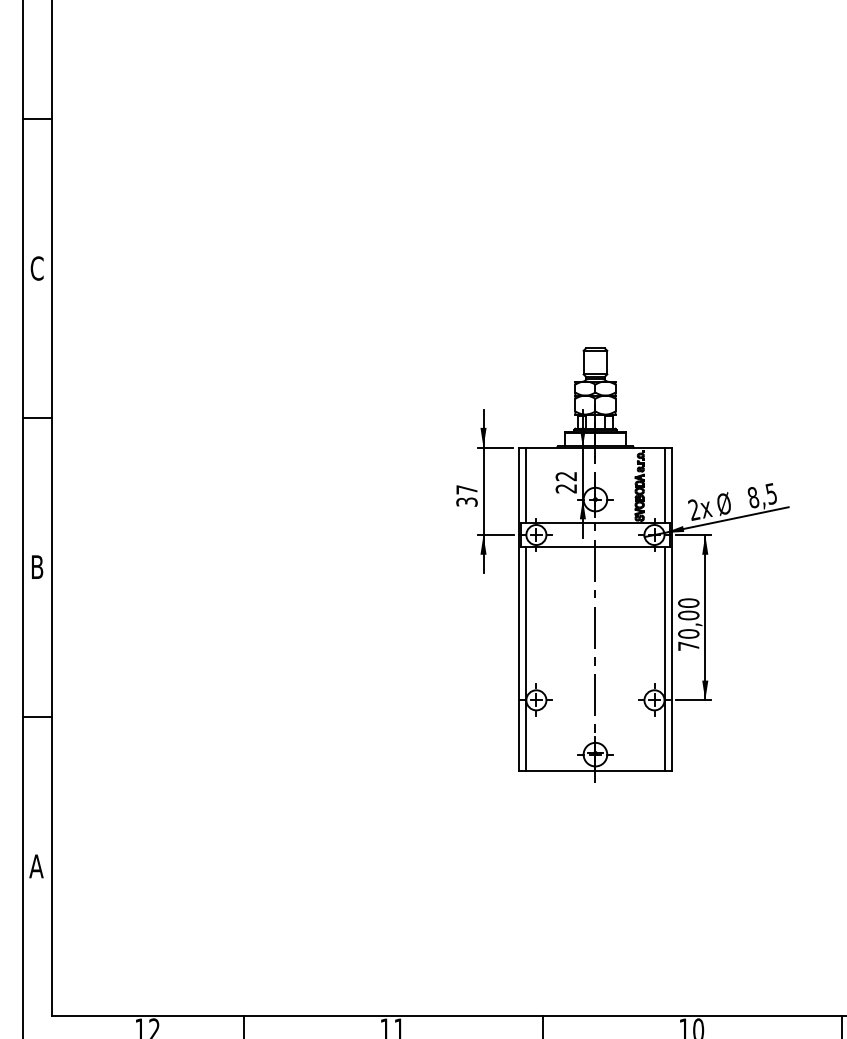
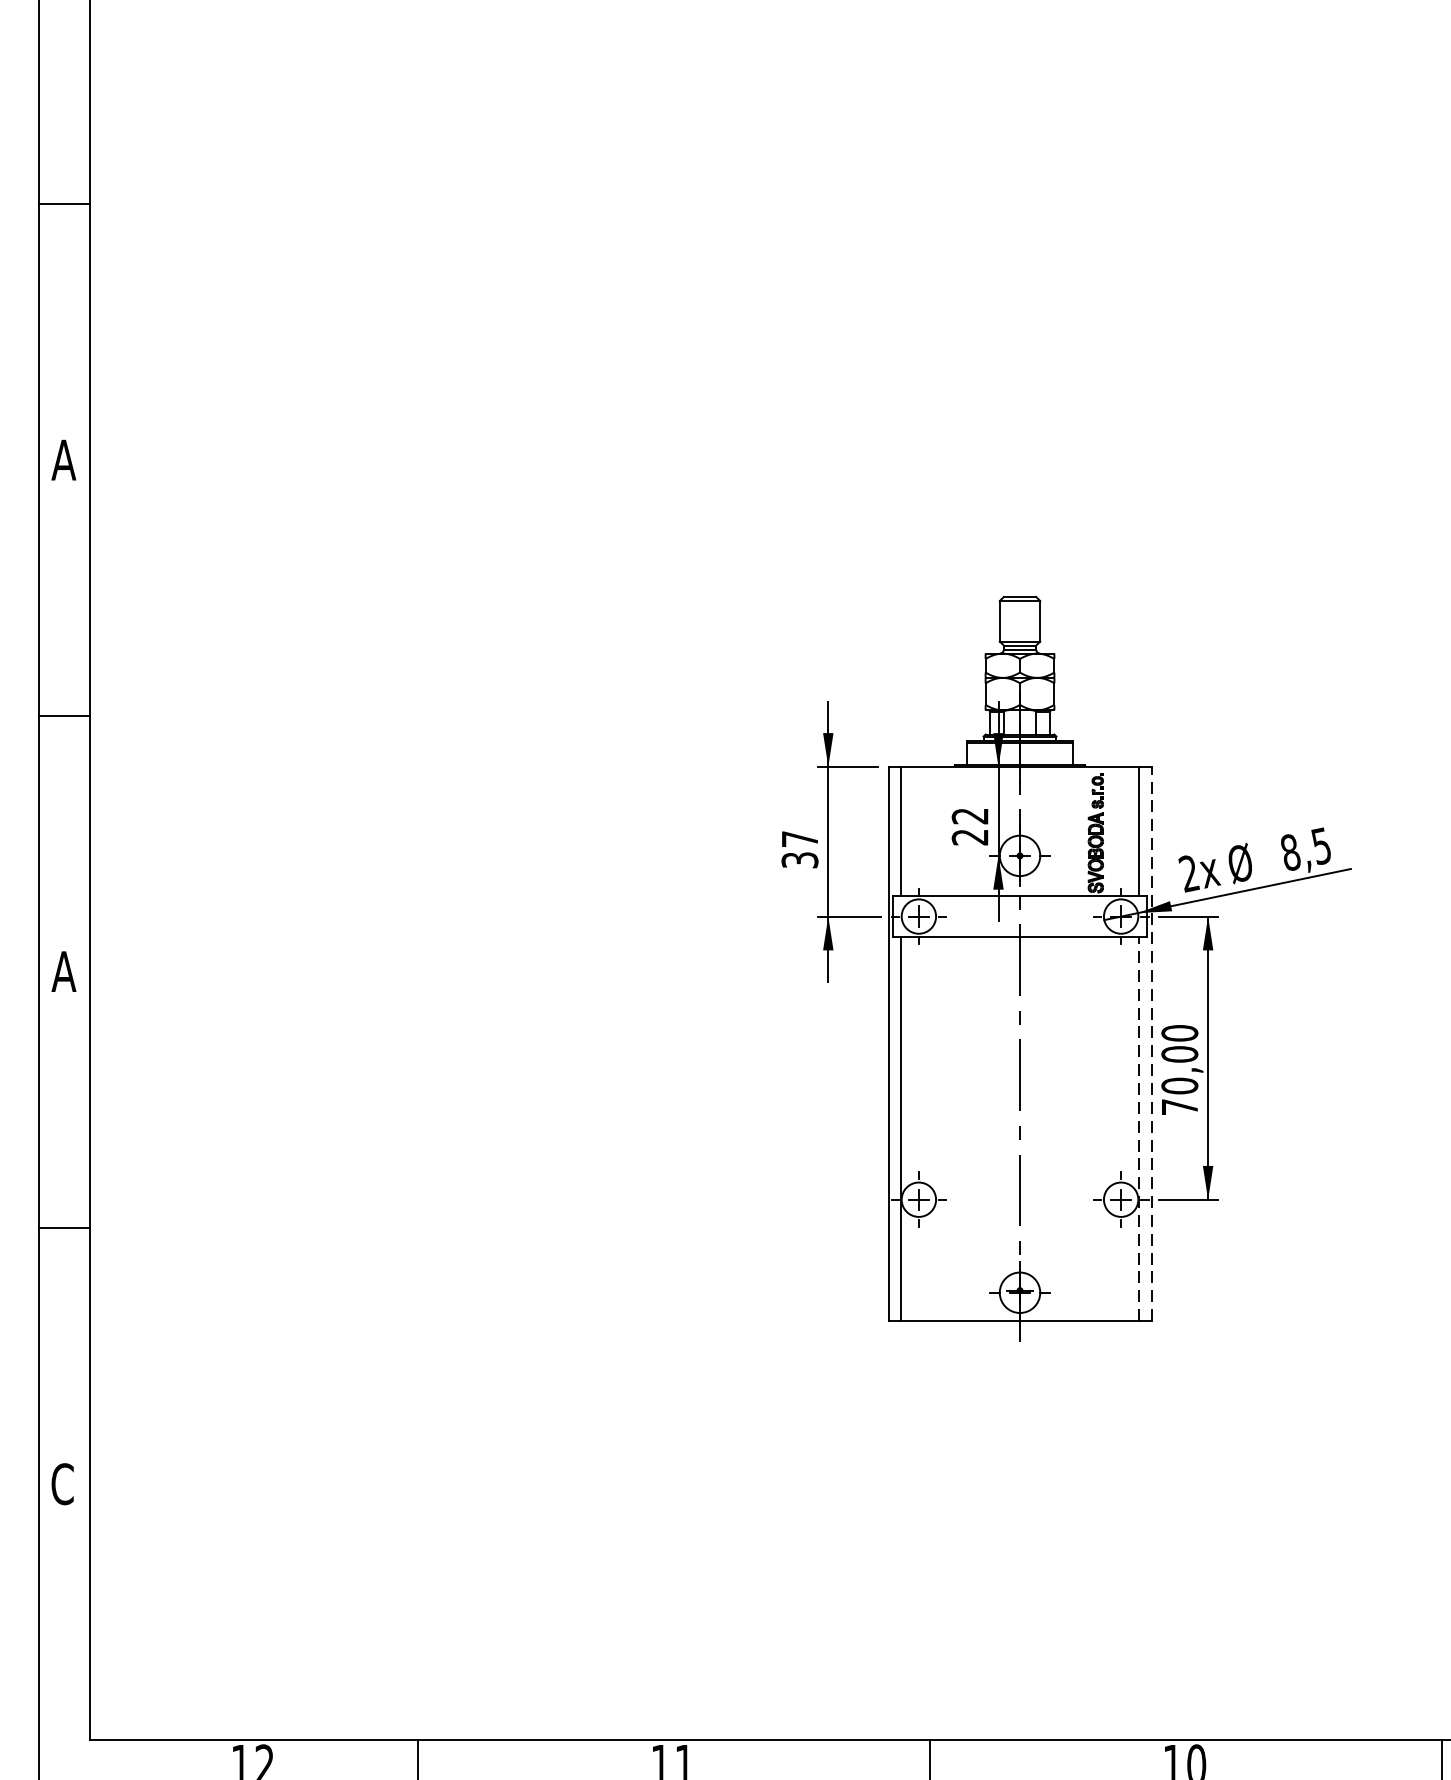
text: (37, 268) -> (64, 460), C -> A
text: (37, 566) -> (64, 970), B -> A
line: (672, 609) -> (1151, 1044), solid -> dashed
line: (665, 658) -> (1139, 1128), solid -> dashed
text: (36, 866) -> (62, 1484), A -> C

